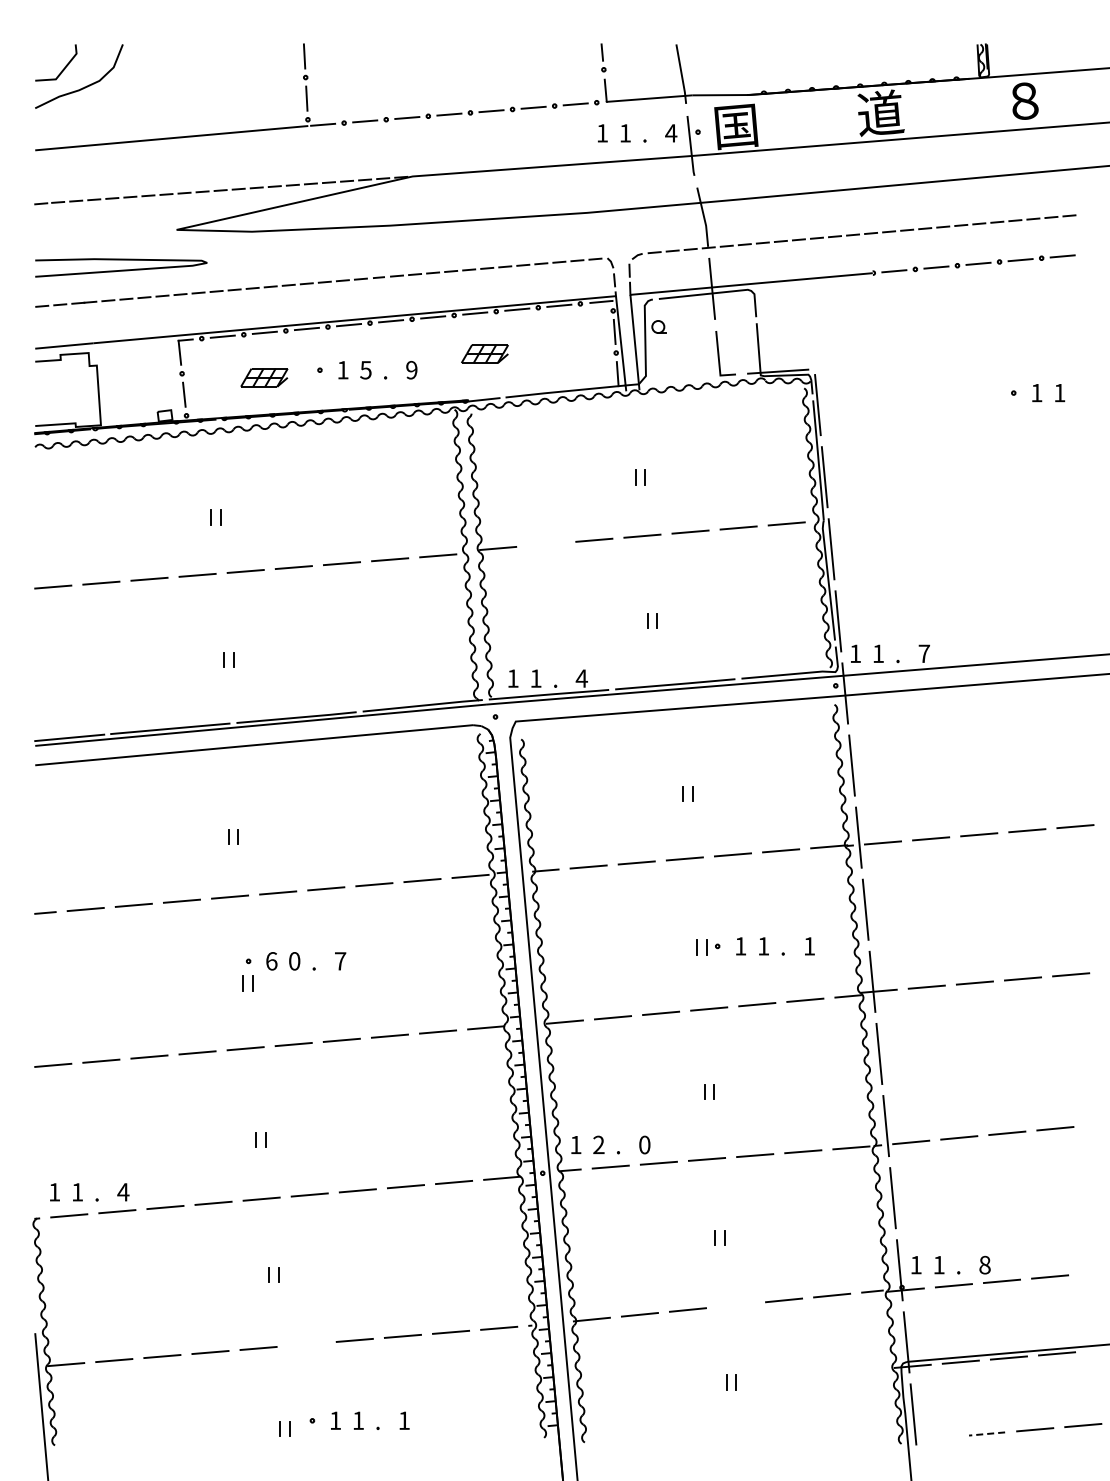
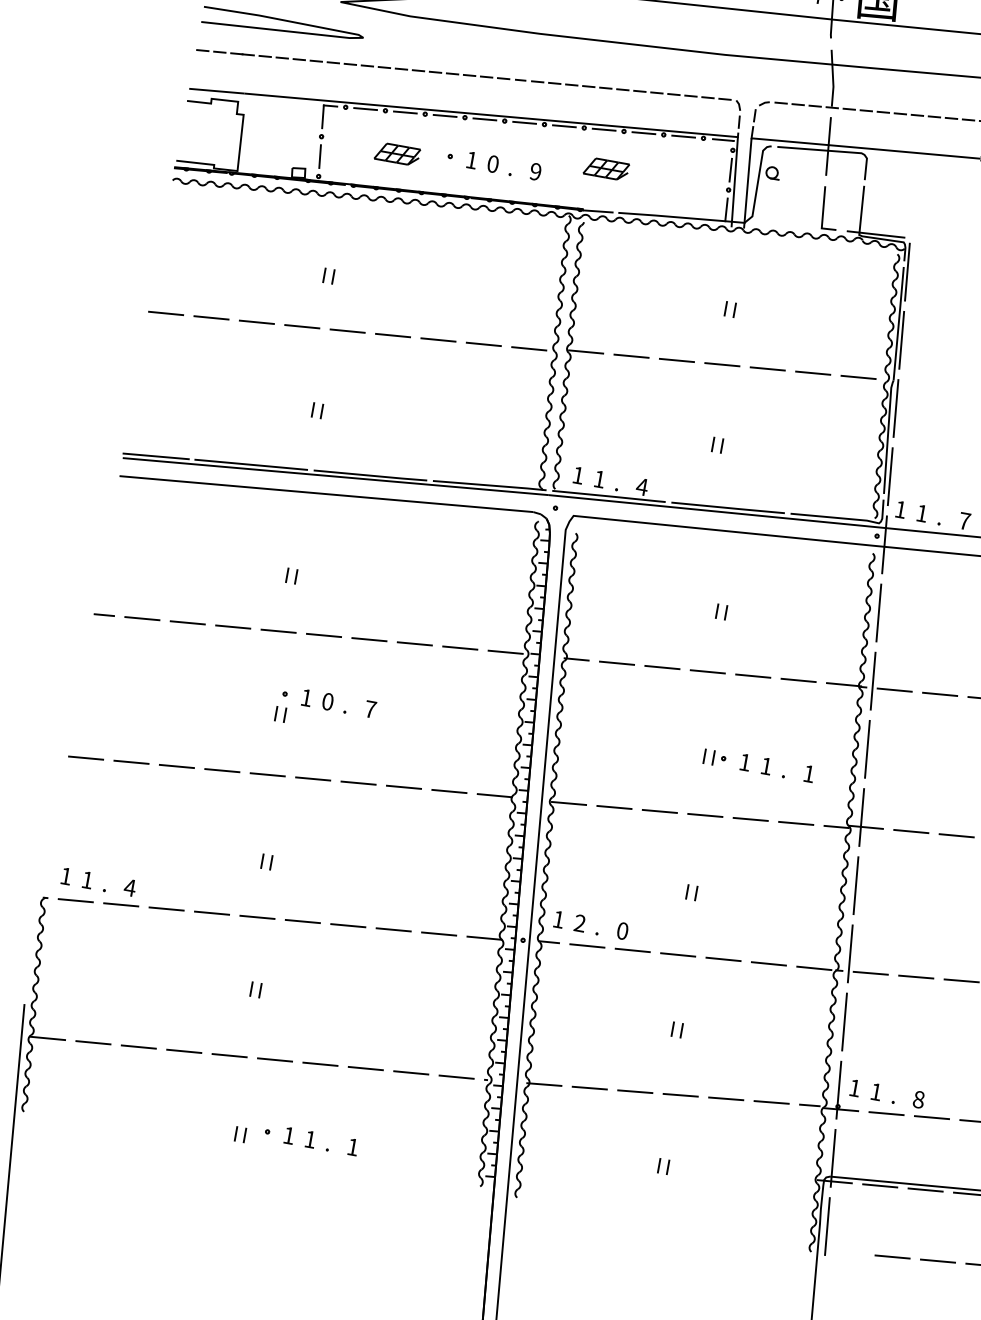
text: (365, 369) -> (492, 163), 5 -> 0
line: (546, 543) -> (631, 355), added
text: (271, 961) -> (306, 698), 6 -> 1
line: (736, 1305) -> (681, 1095), added
line: (306, 1343) -> (275, 1059), added
line: (986, 1434) -> (891, 1257), dashed -> solid

